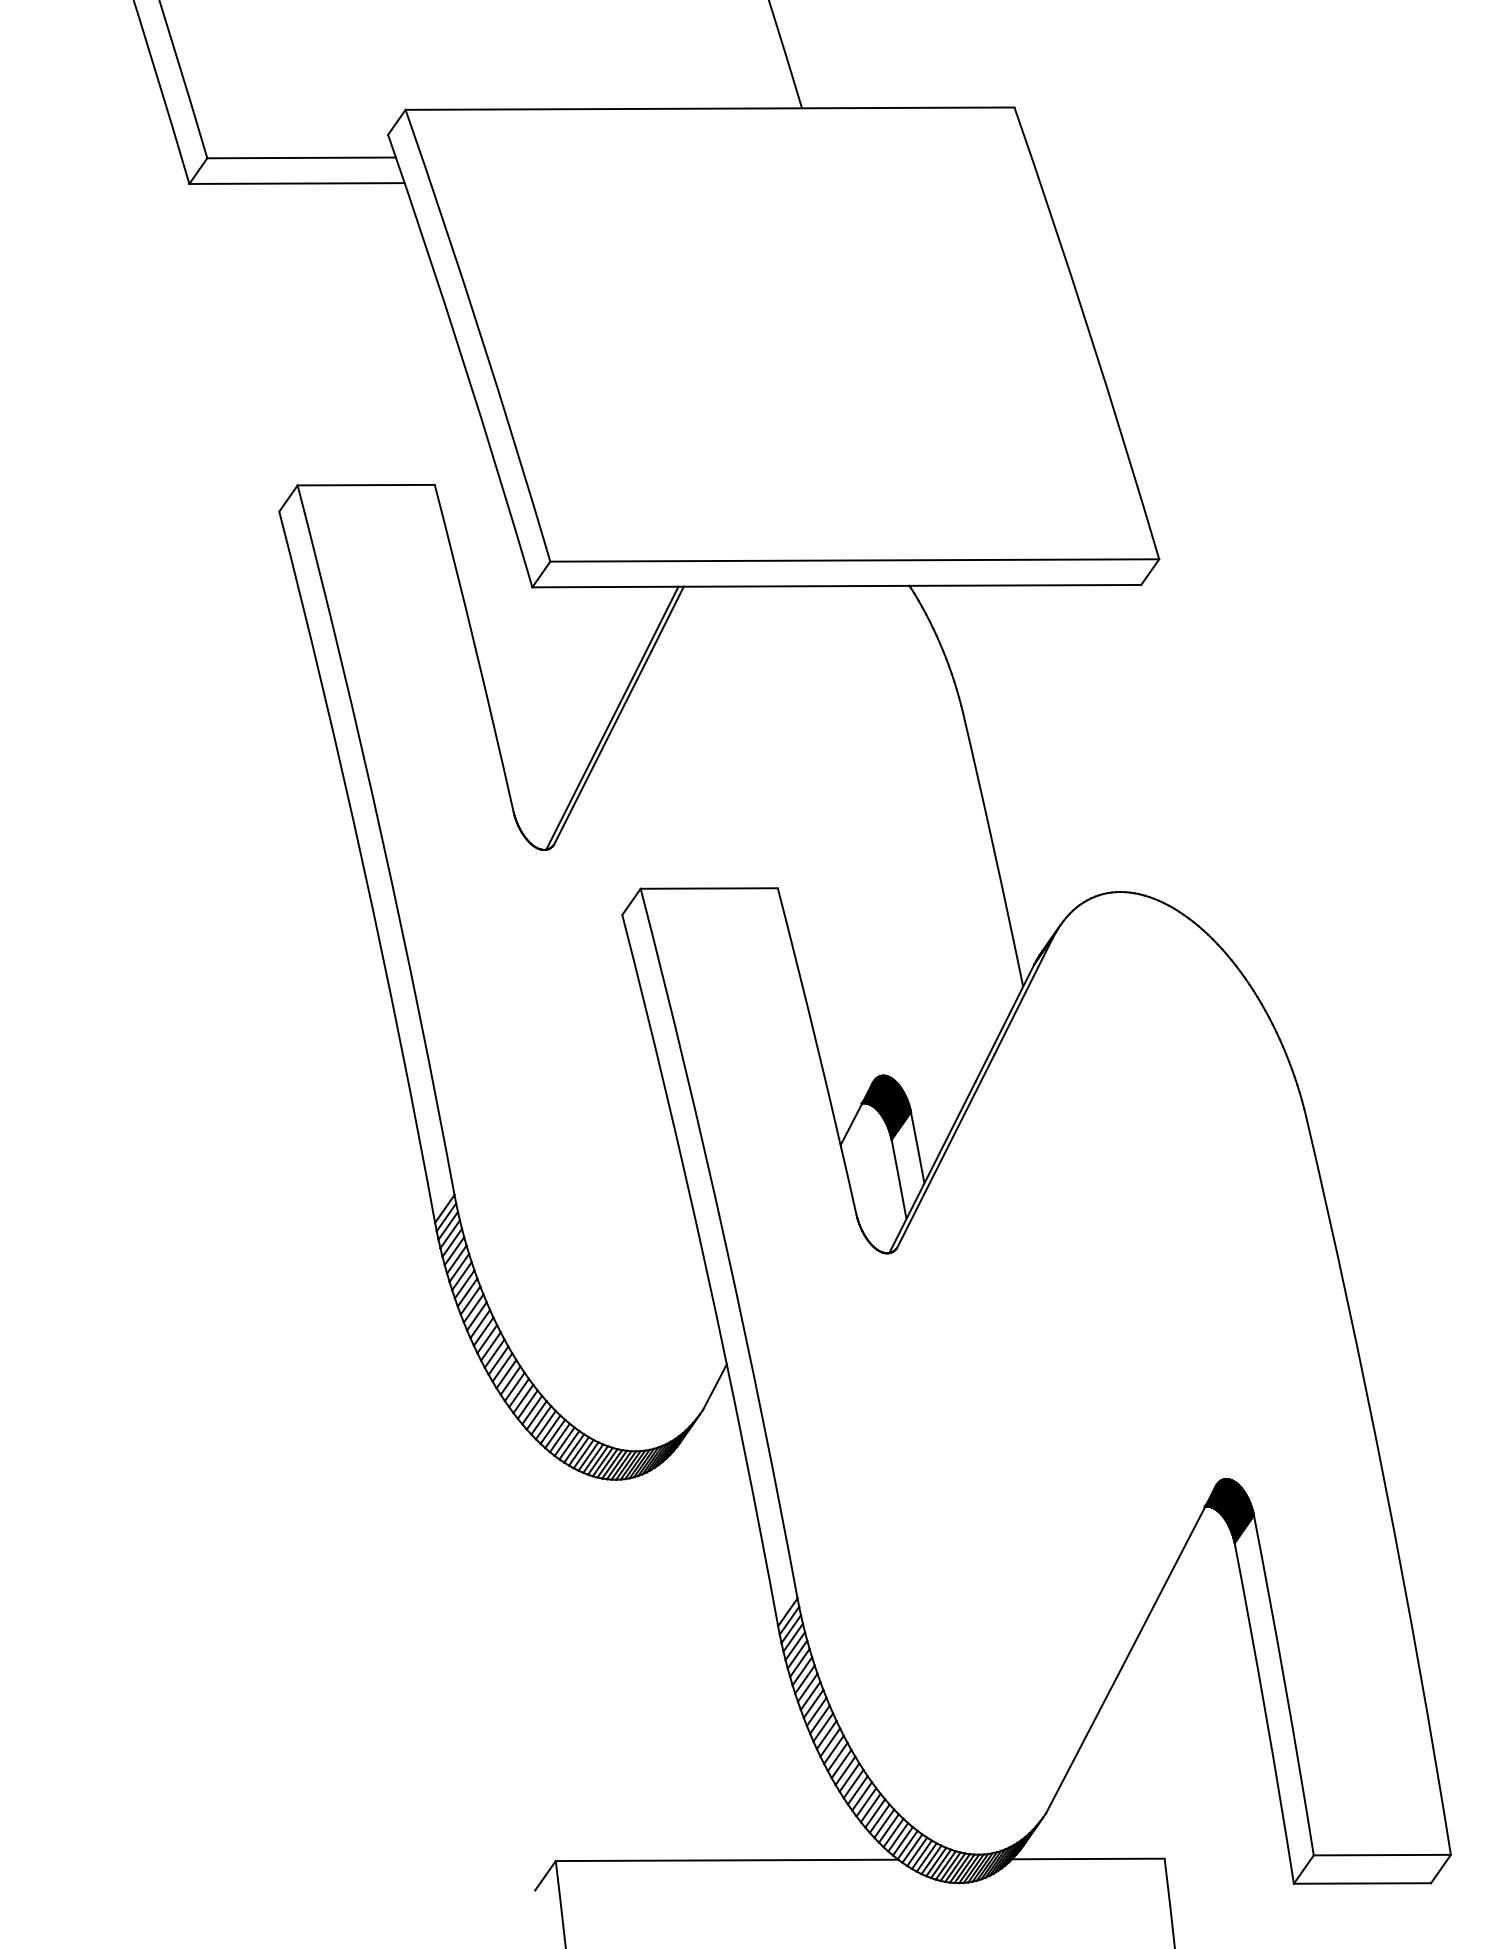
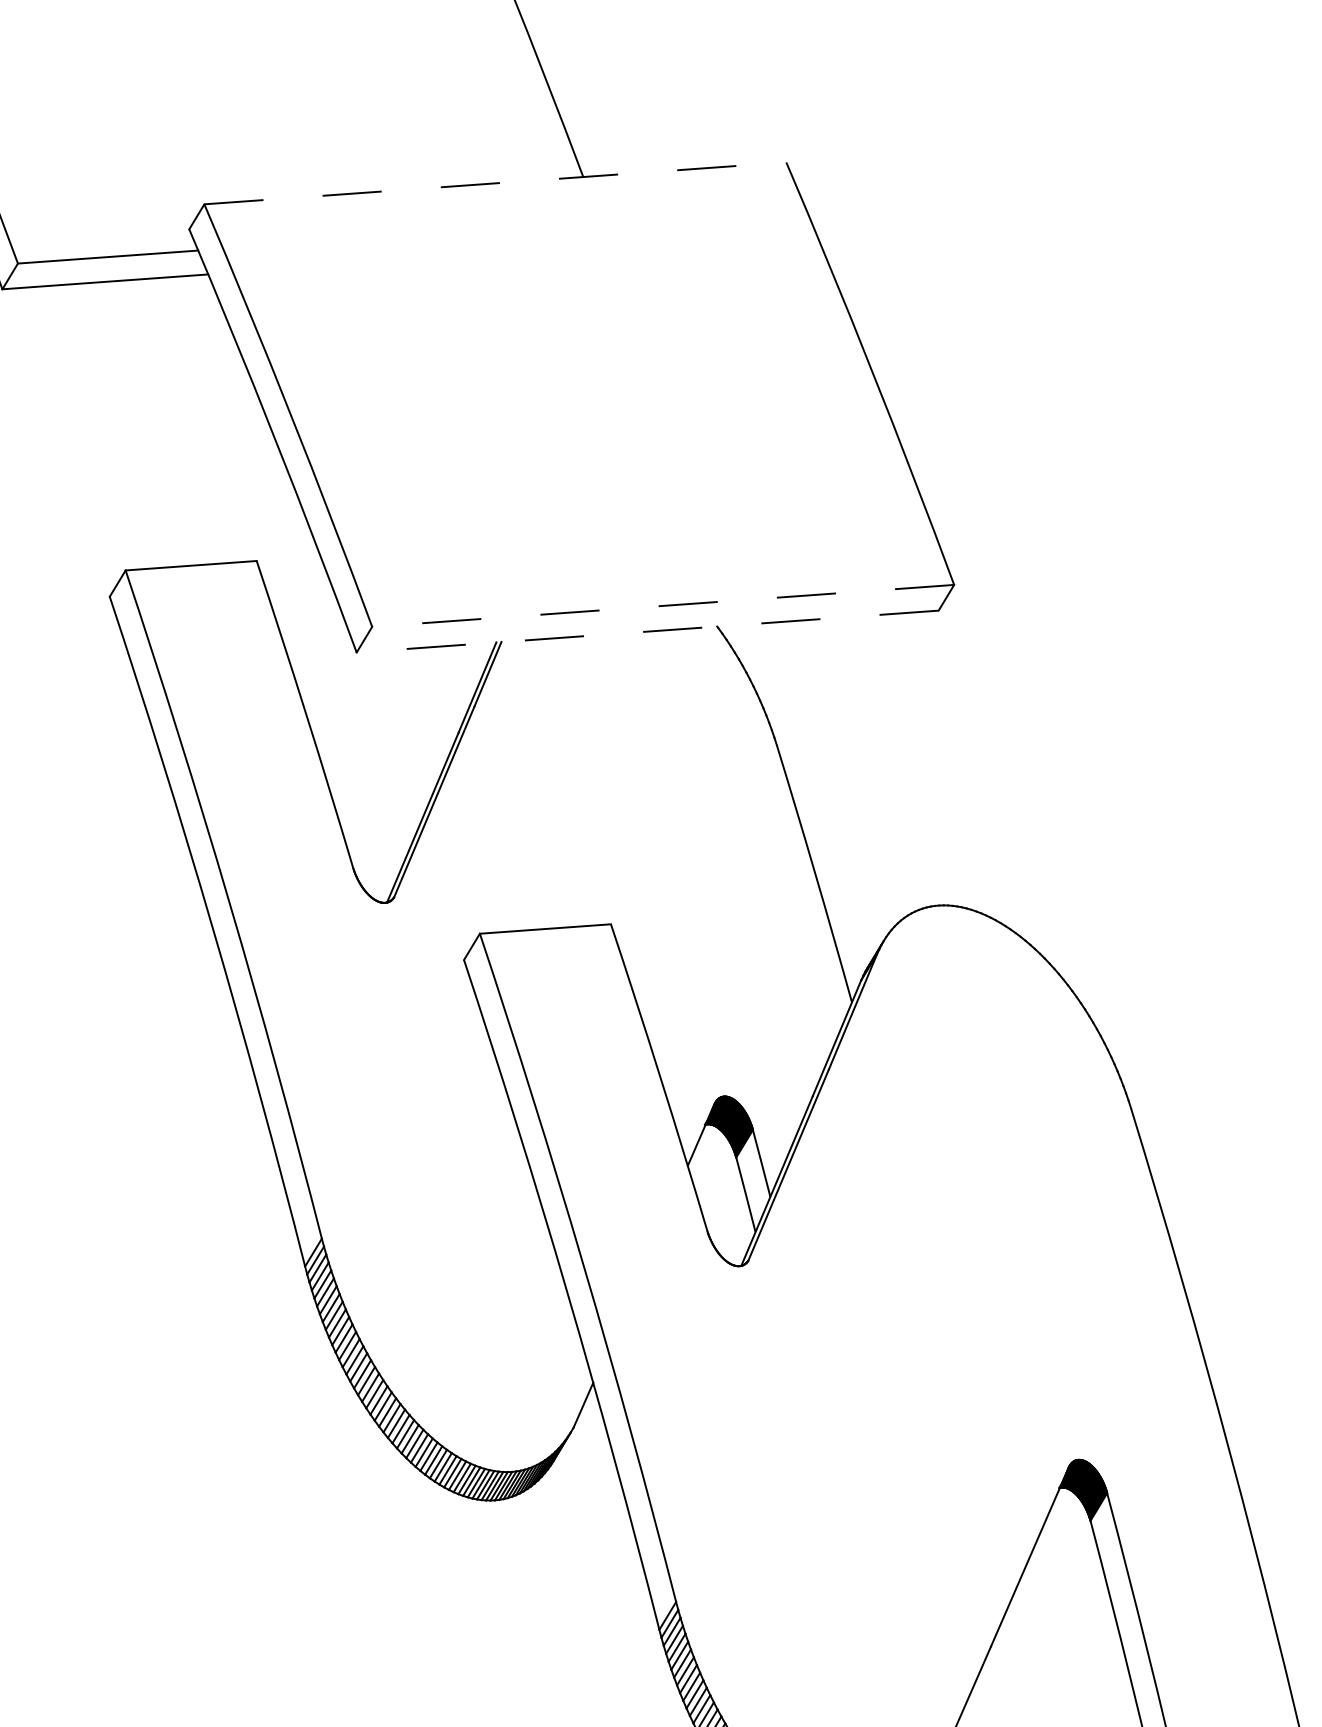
line: (710, 108) -> (495, 183), solid -> dashed
line: (854, 560) -> (662, 605), solid -> dashed
line: (836, 586) -> (647, 631), solid -> dashed

